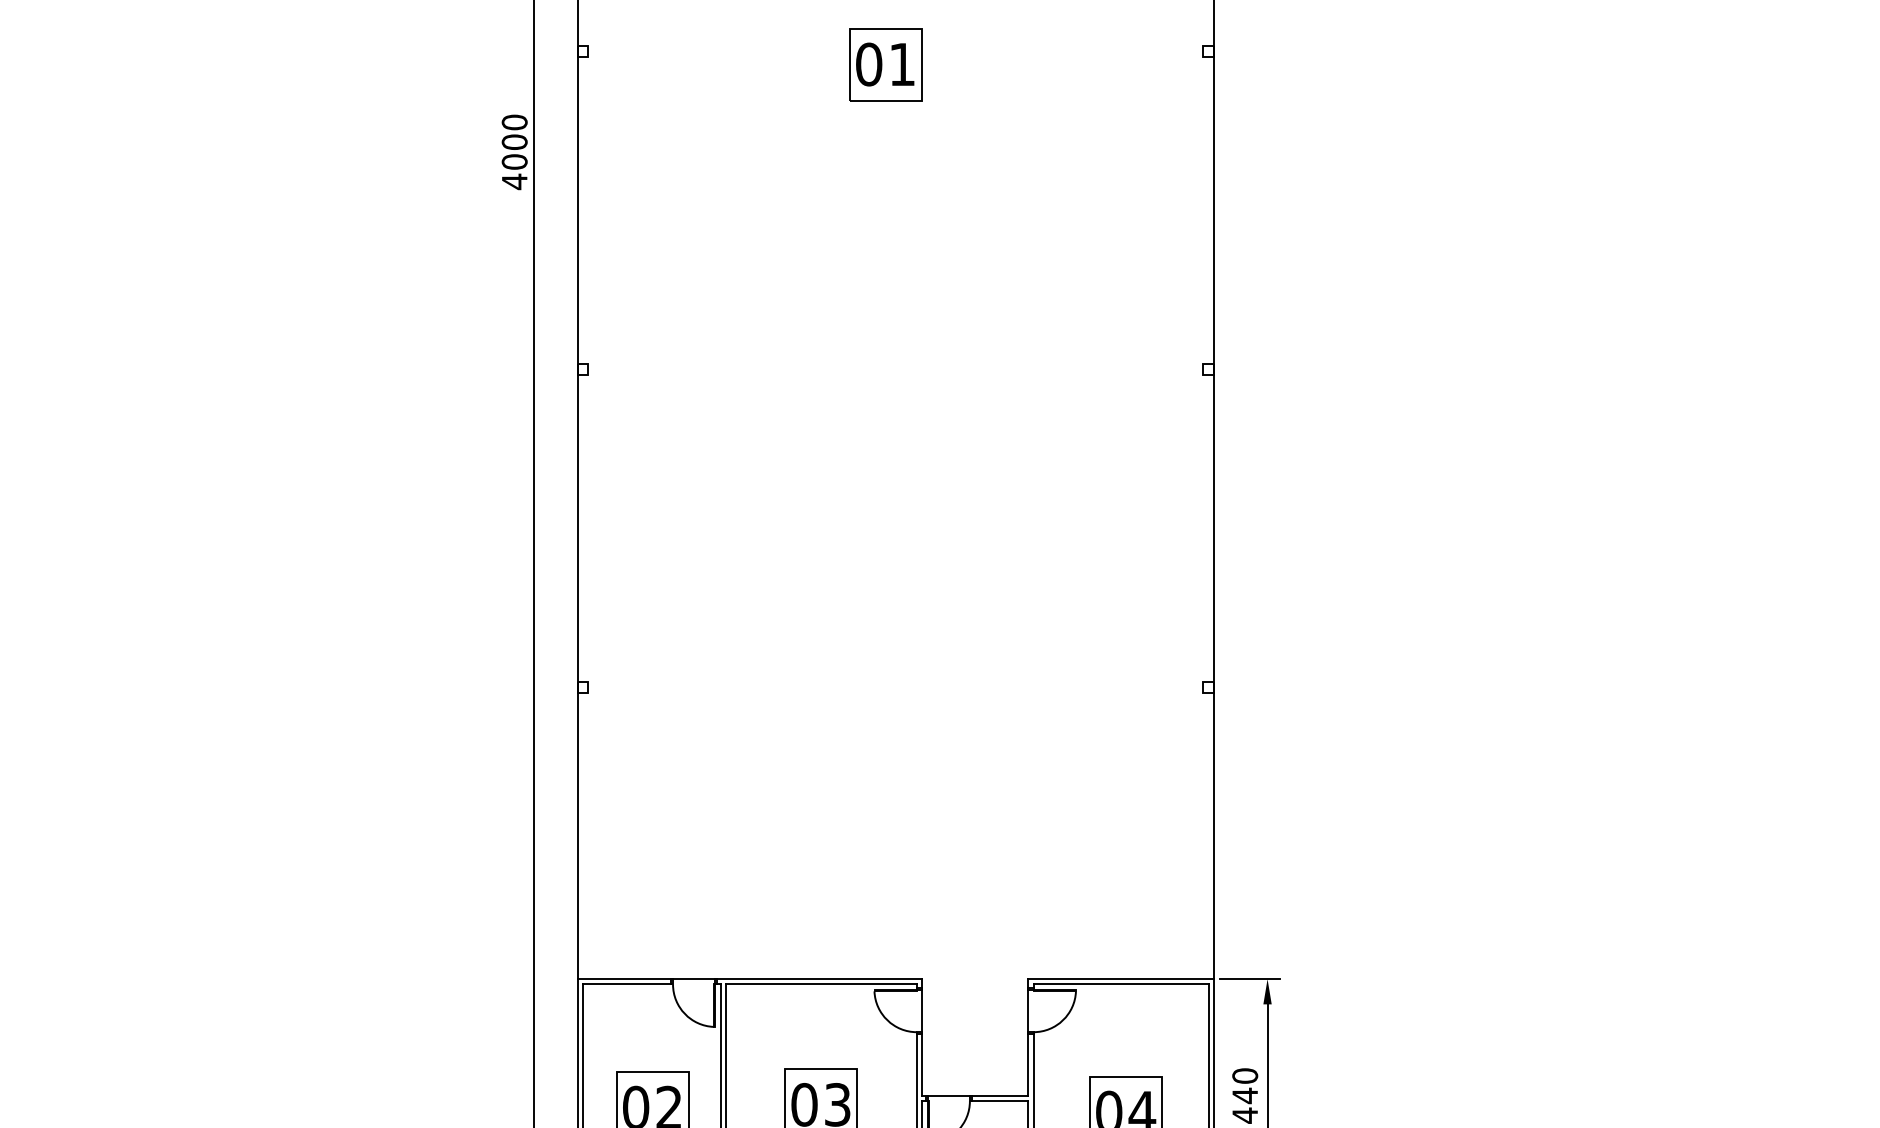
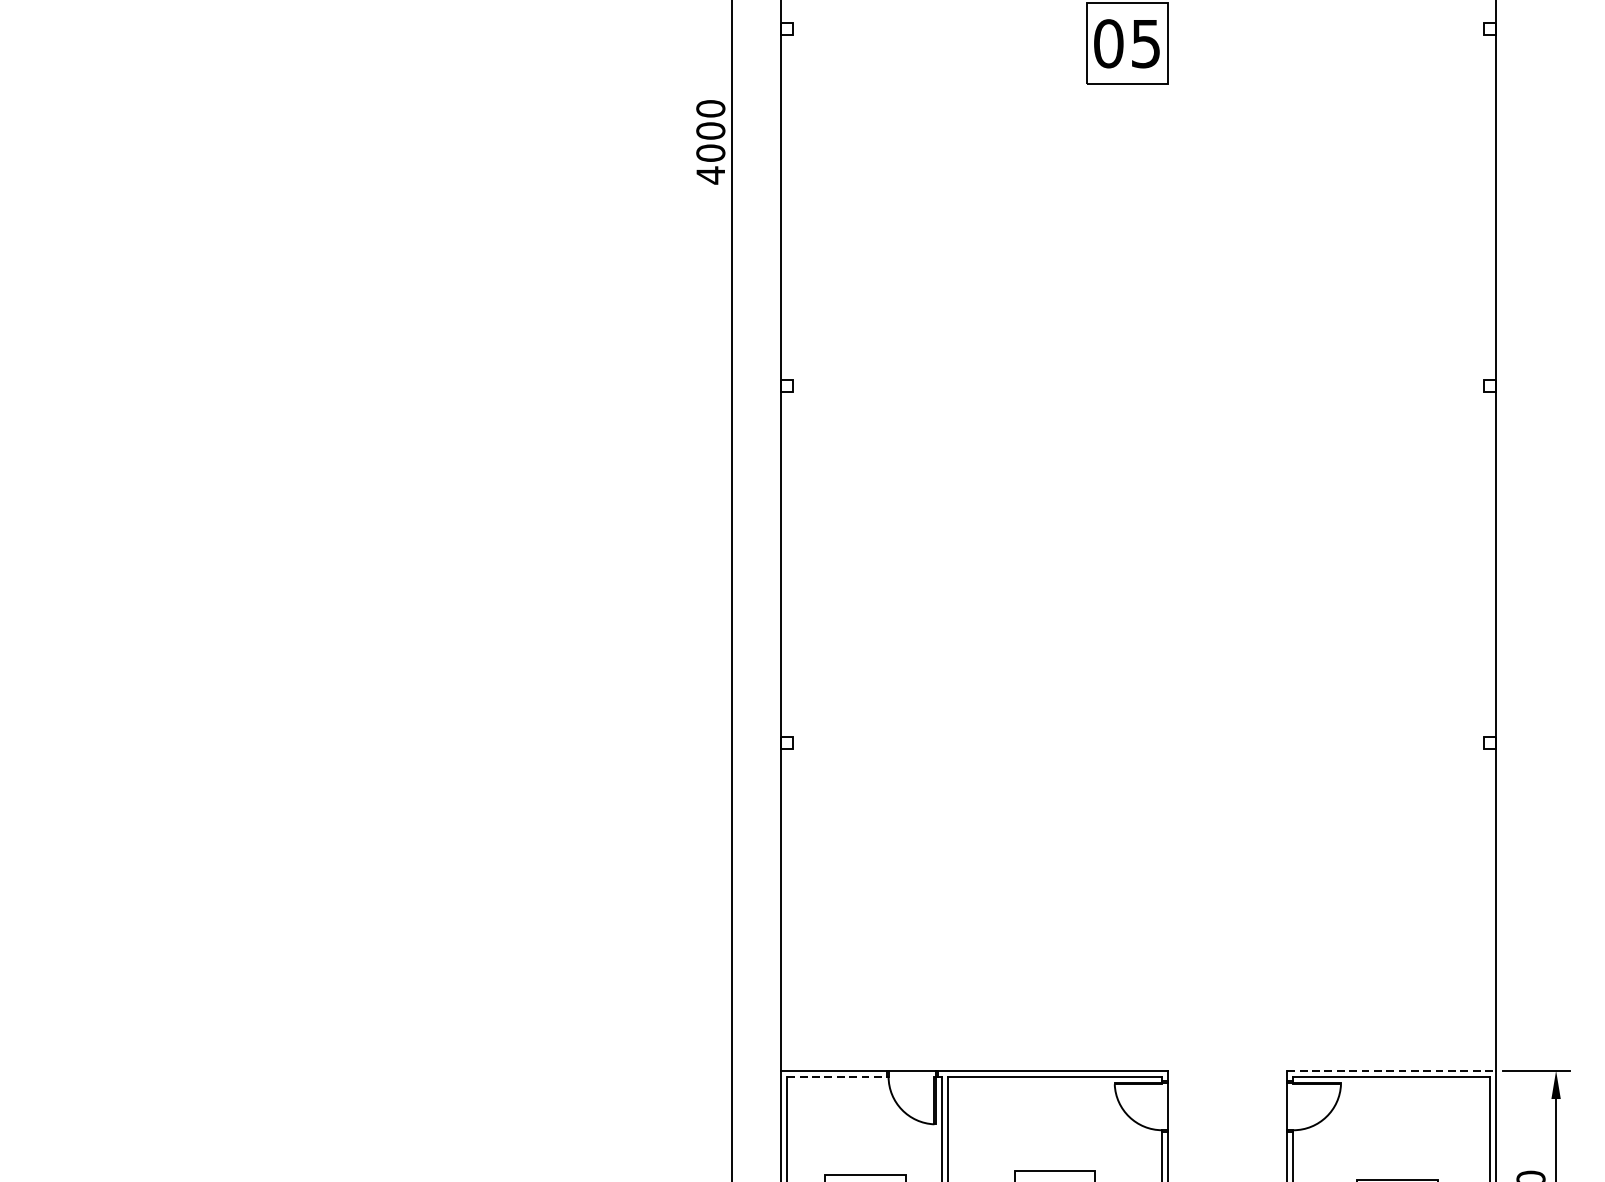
text: (901, 64) -> (1145, 43), 01 -> 05
line: (1121, 979) -> (1392, 1071), solid -> dashed
line: (627, 984) -> (837, 1076), solid -> dashed

